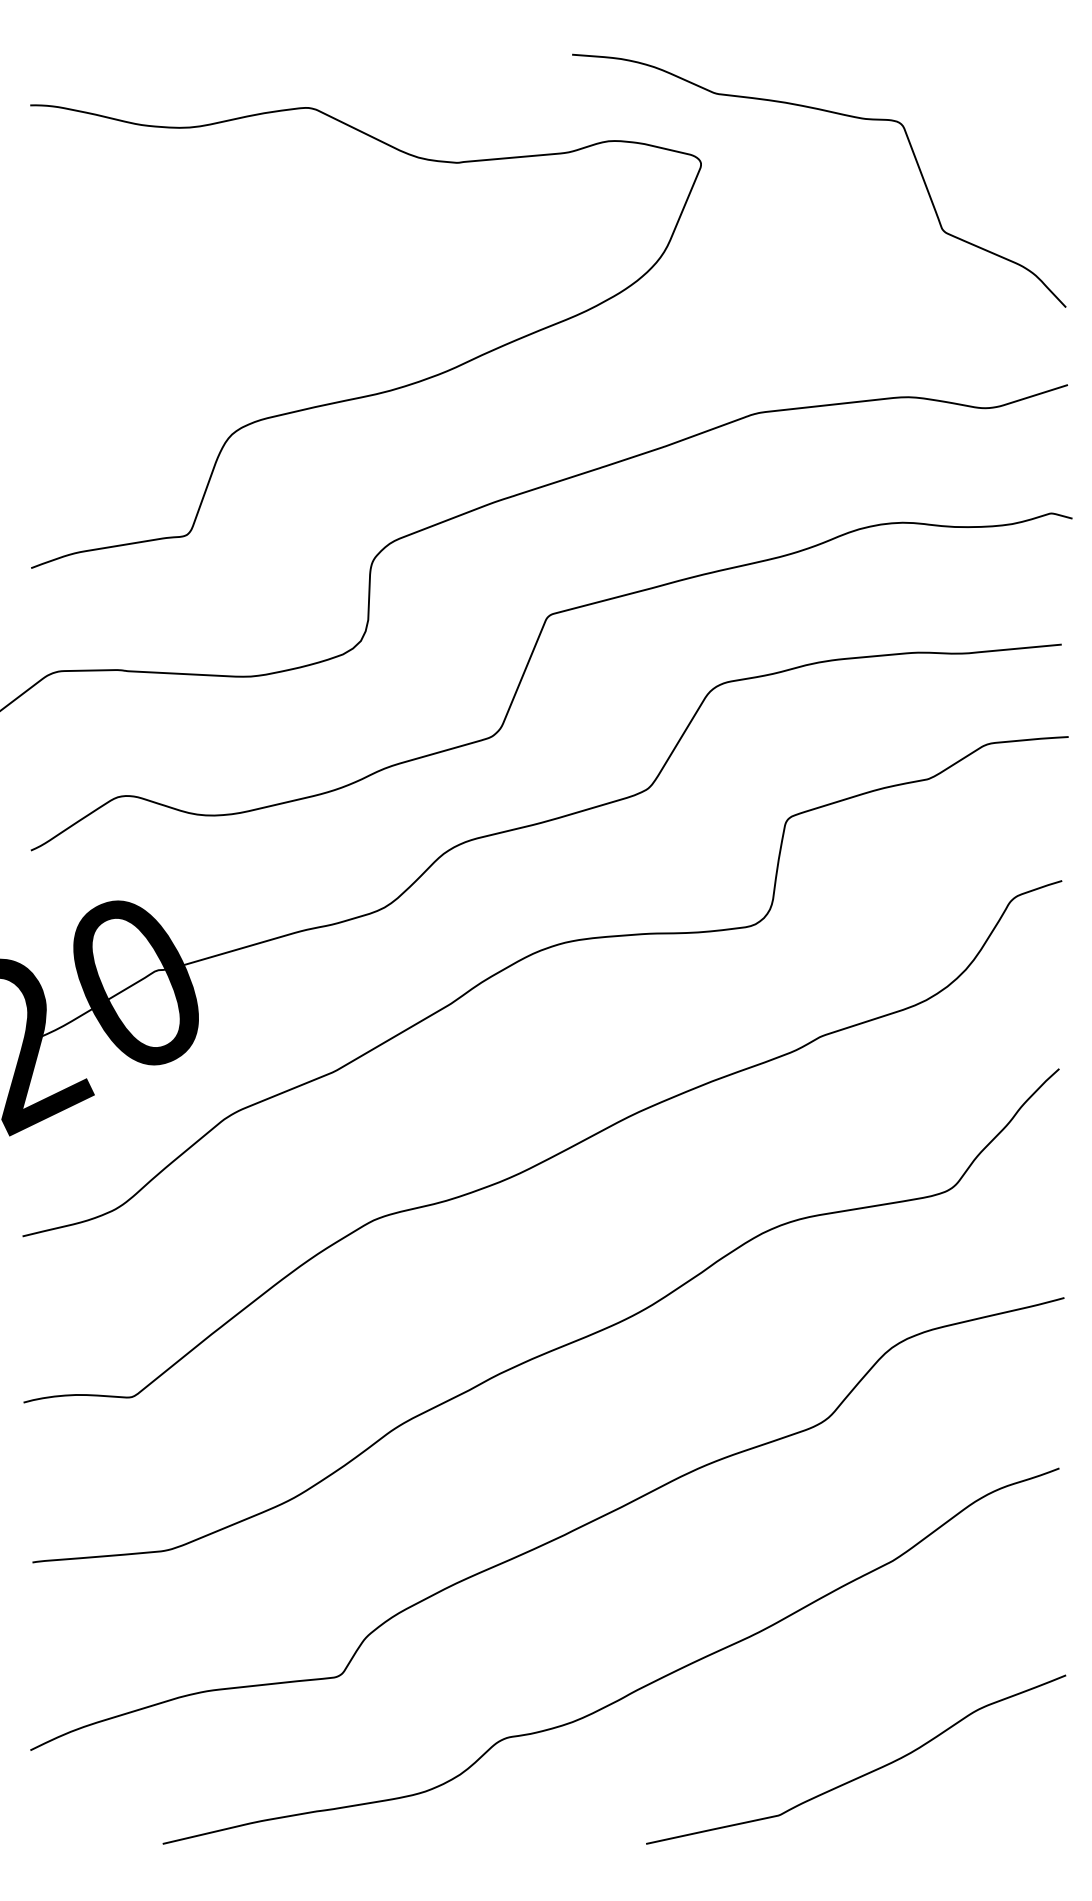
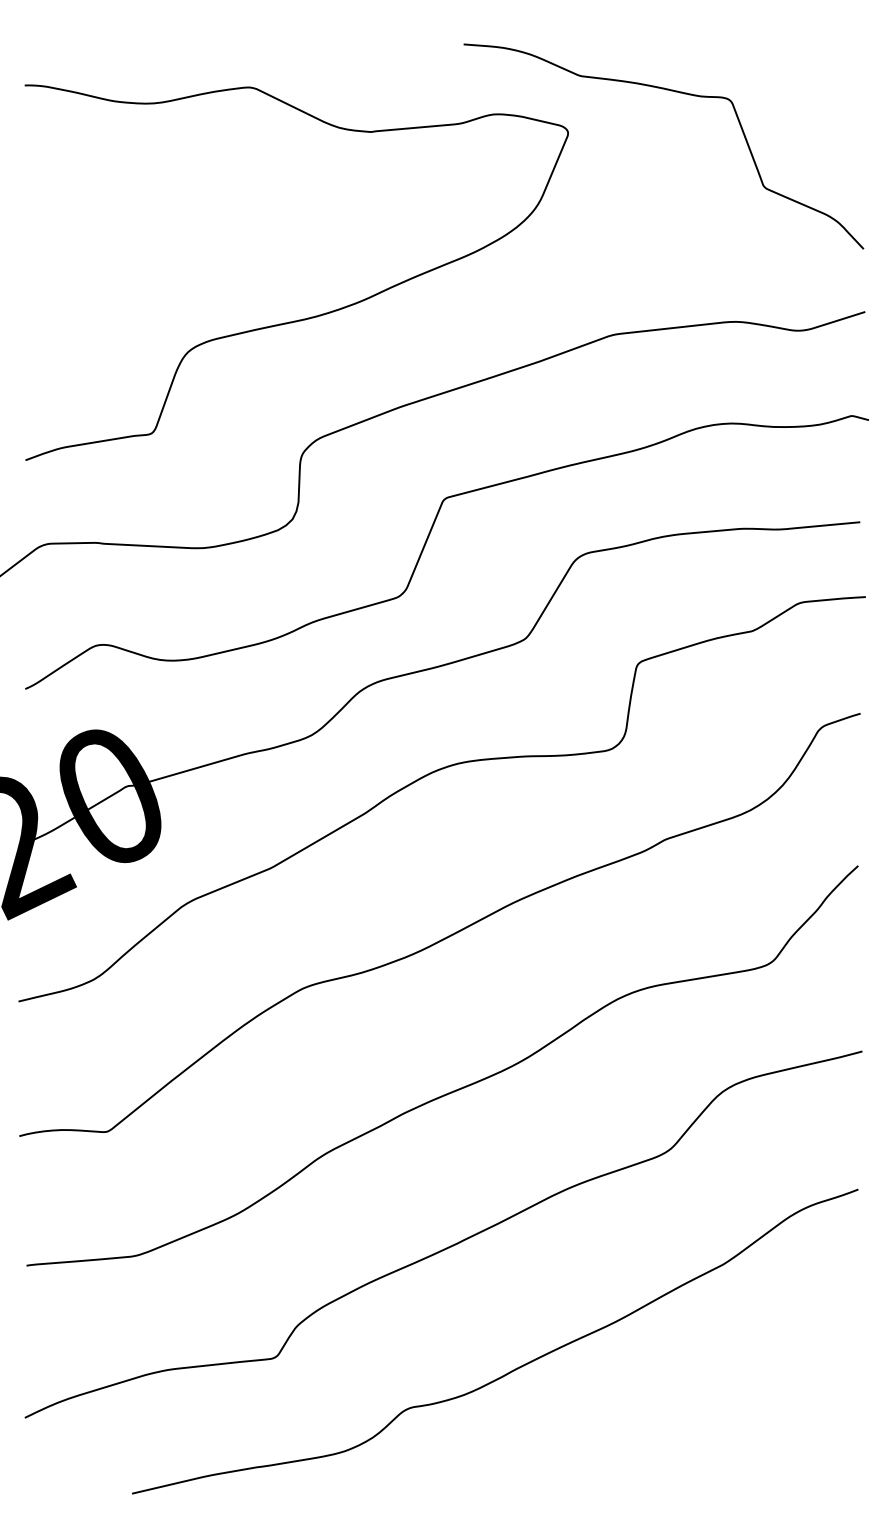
curve: (860, 1775) -> (697, 1438), removed

